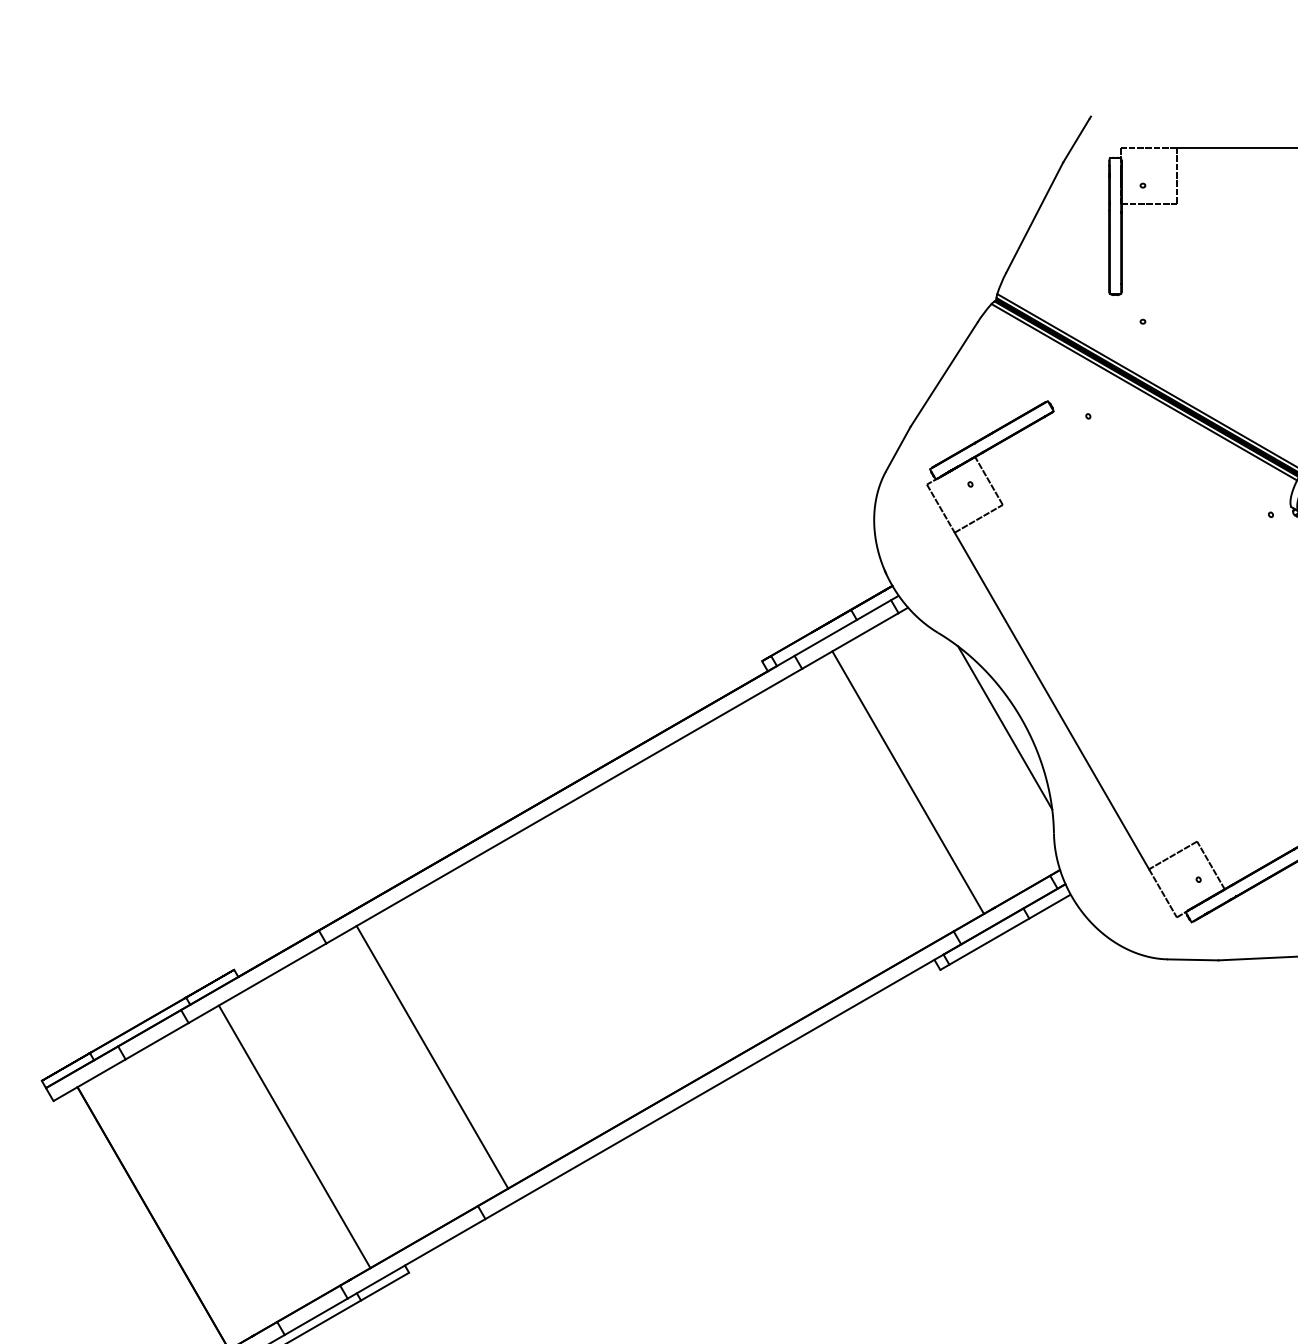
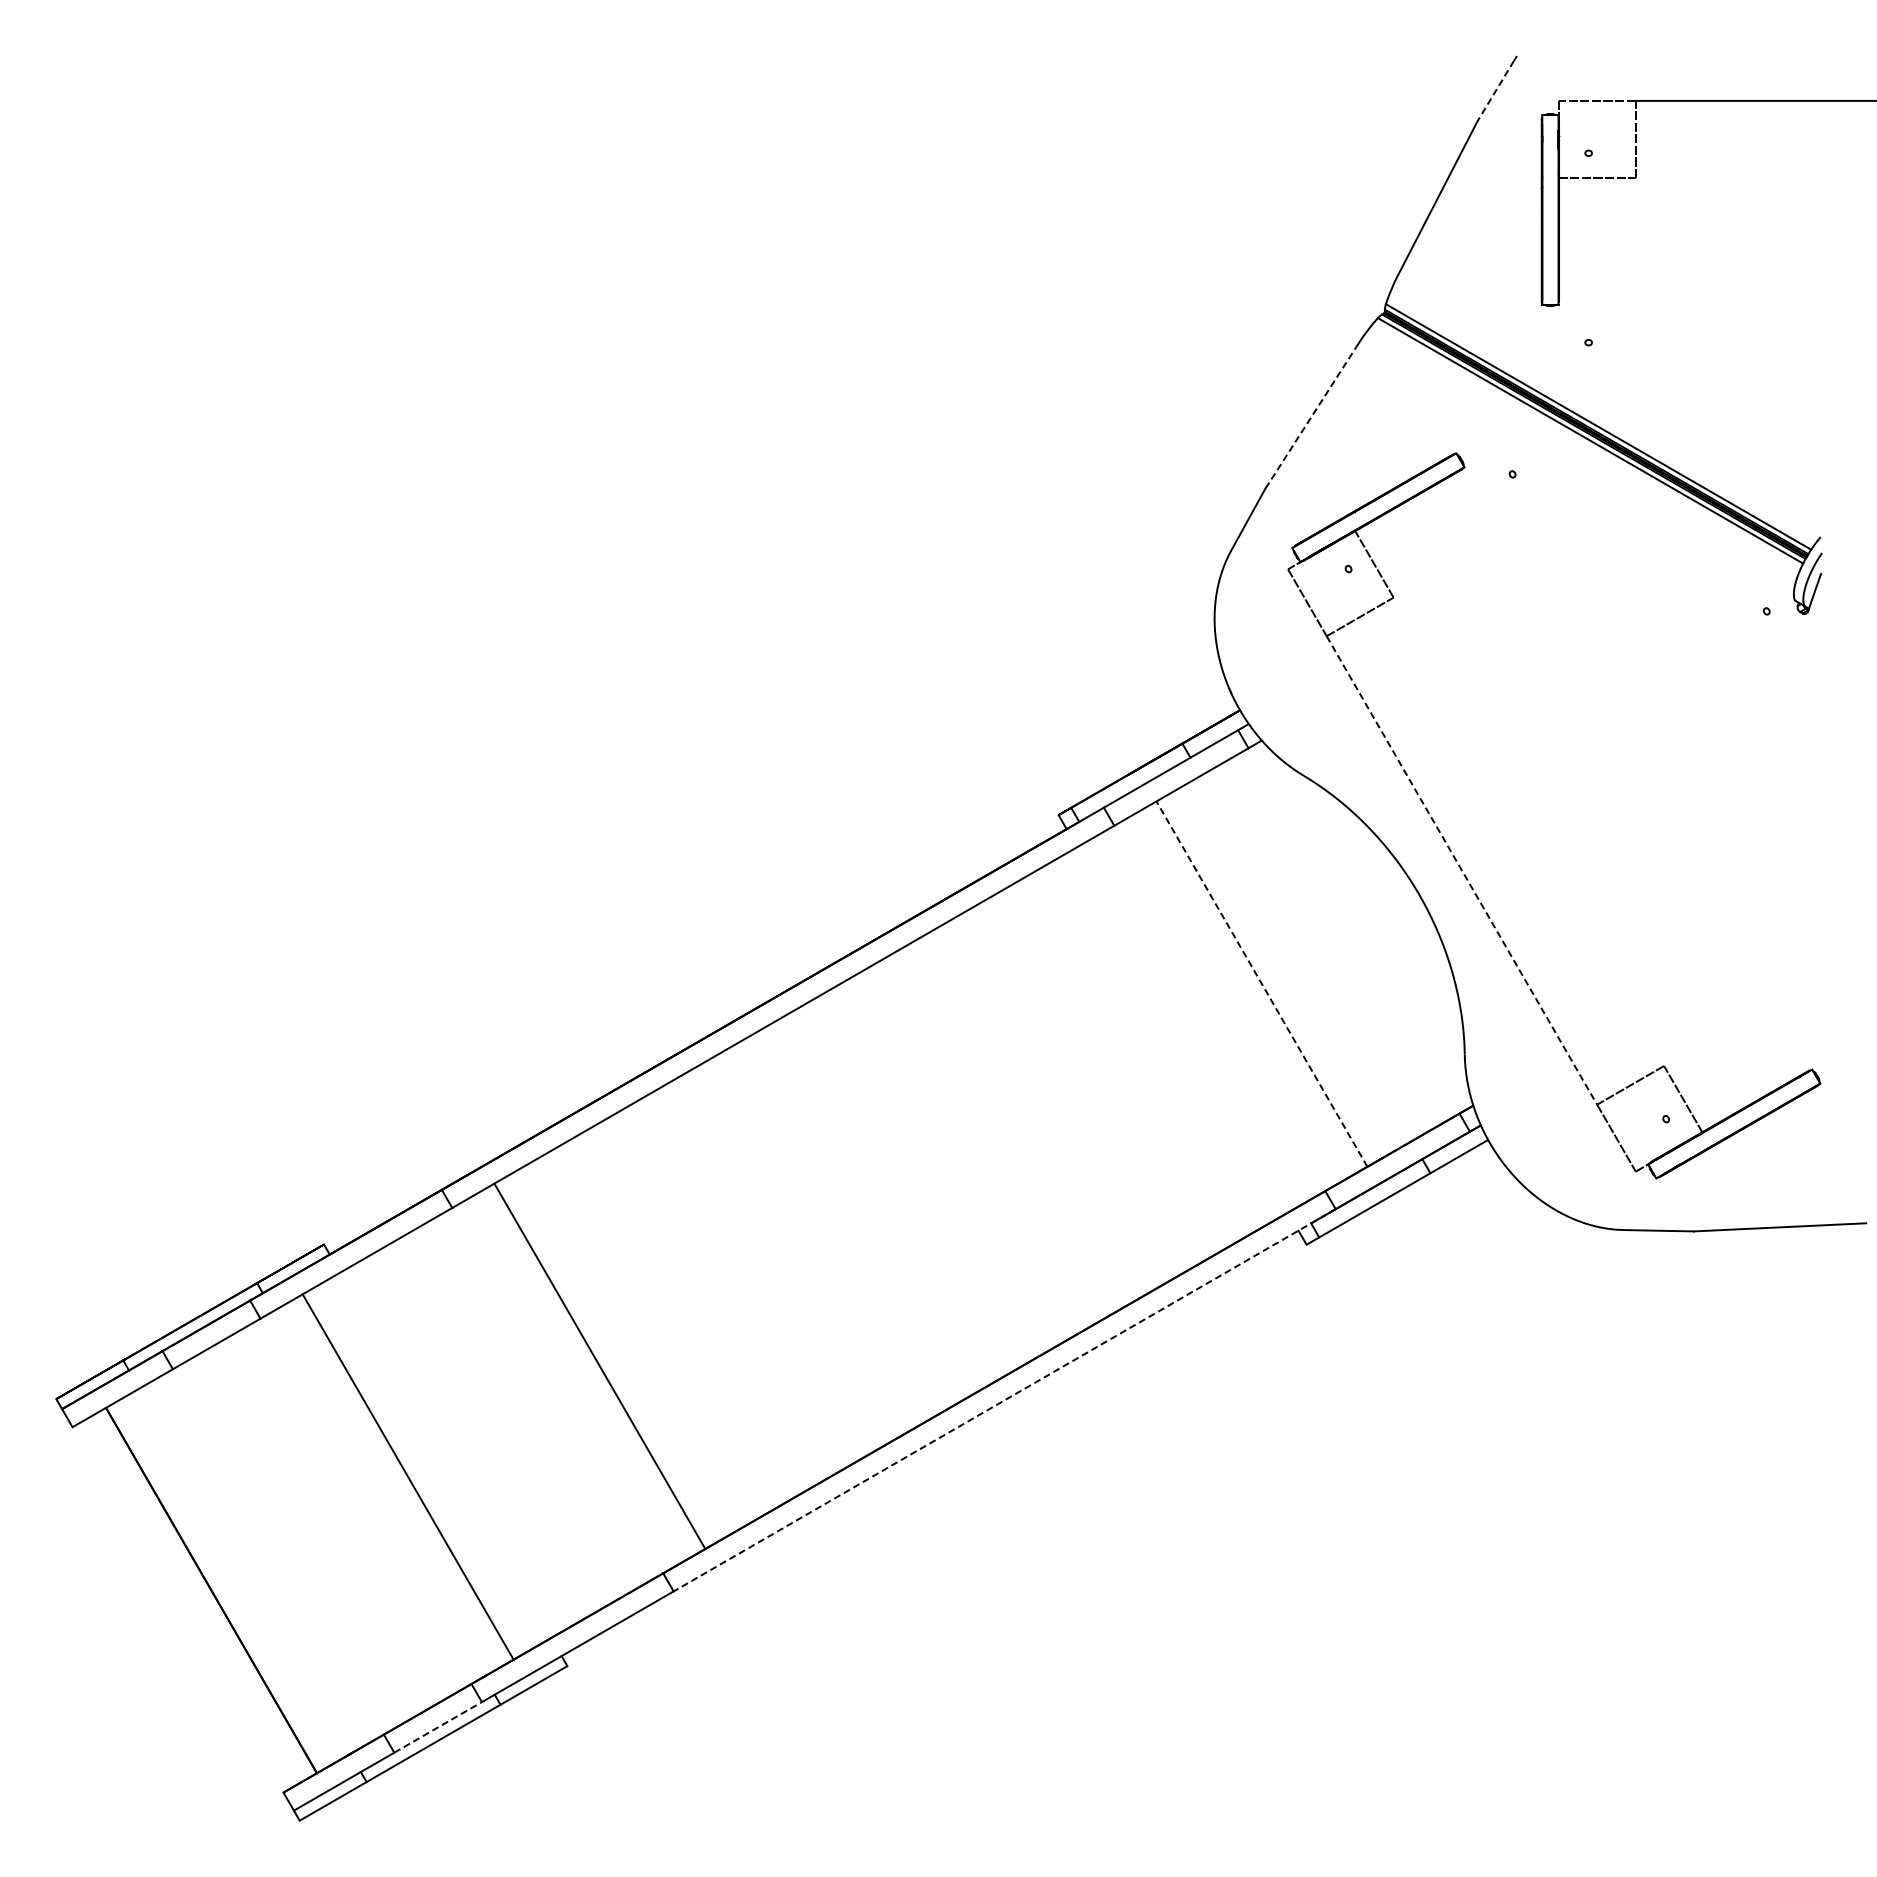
line: (1076, 141) -> (1495, 91), solid -> dashed
line: (943, 374) -> (1311, 416), solid -> dashed
line: (1052, 701) -> (1462, 870), solid -> dashed
line: (1004, 727) -> (1396, 907), removed
line: (907, 782) -> (1261, 984), solid -> dashed
line: (723, 1081) -> (1004, 1400), solid -> dashed
line: (316, 1316) -> (438, 1727), solid -> dashed

